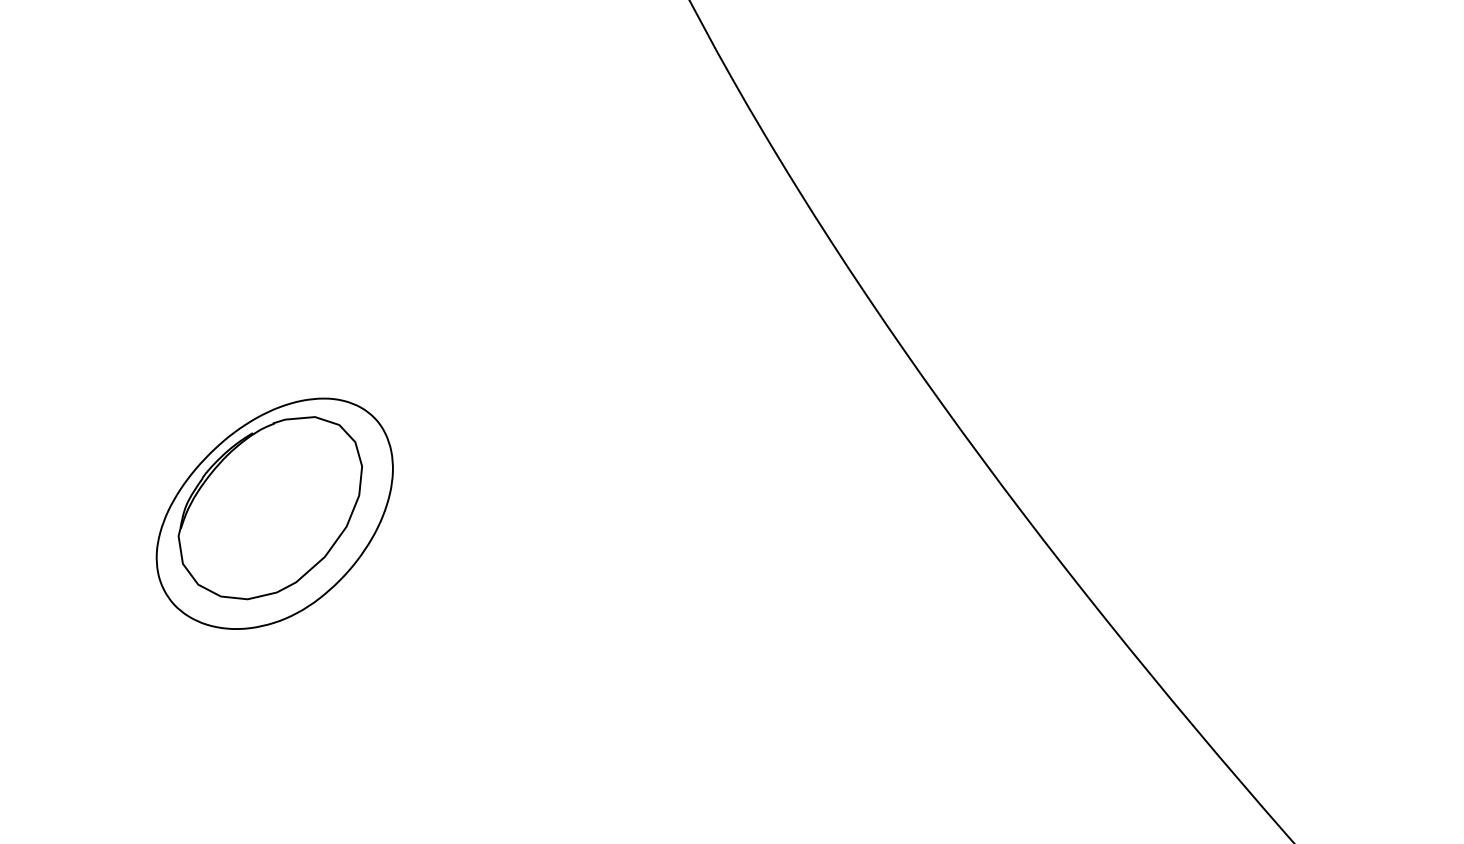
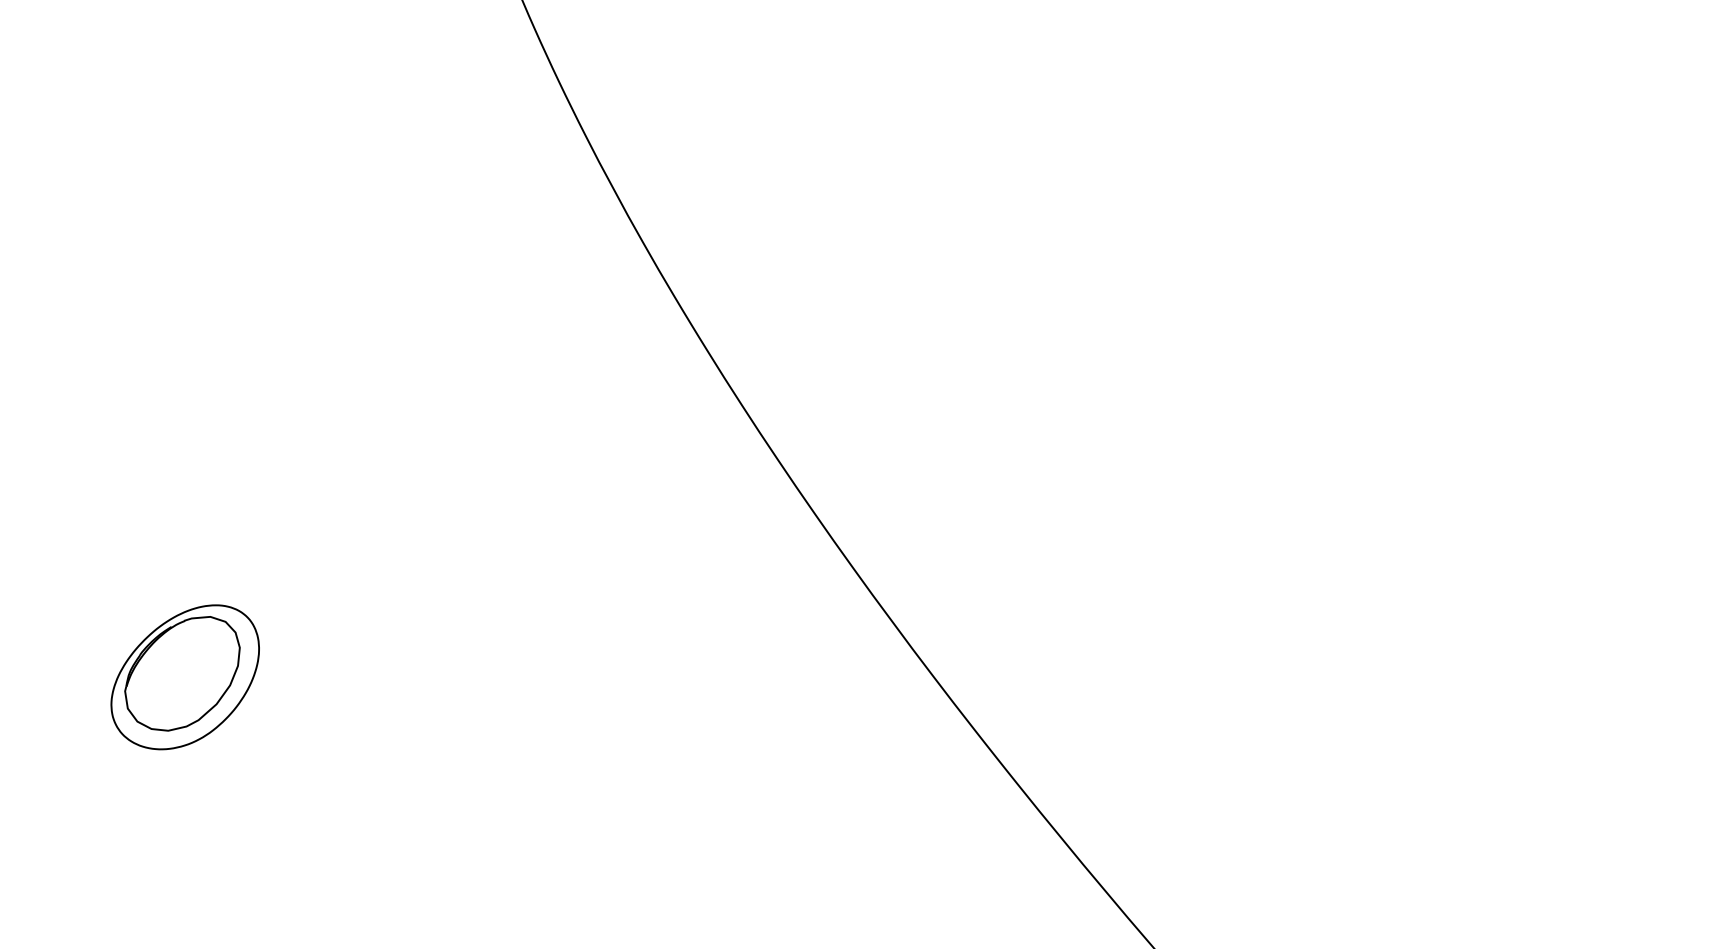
part: (273, 514) -> (184, 677), size x0.62

